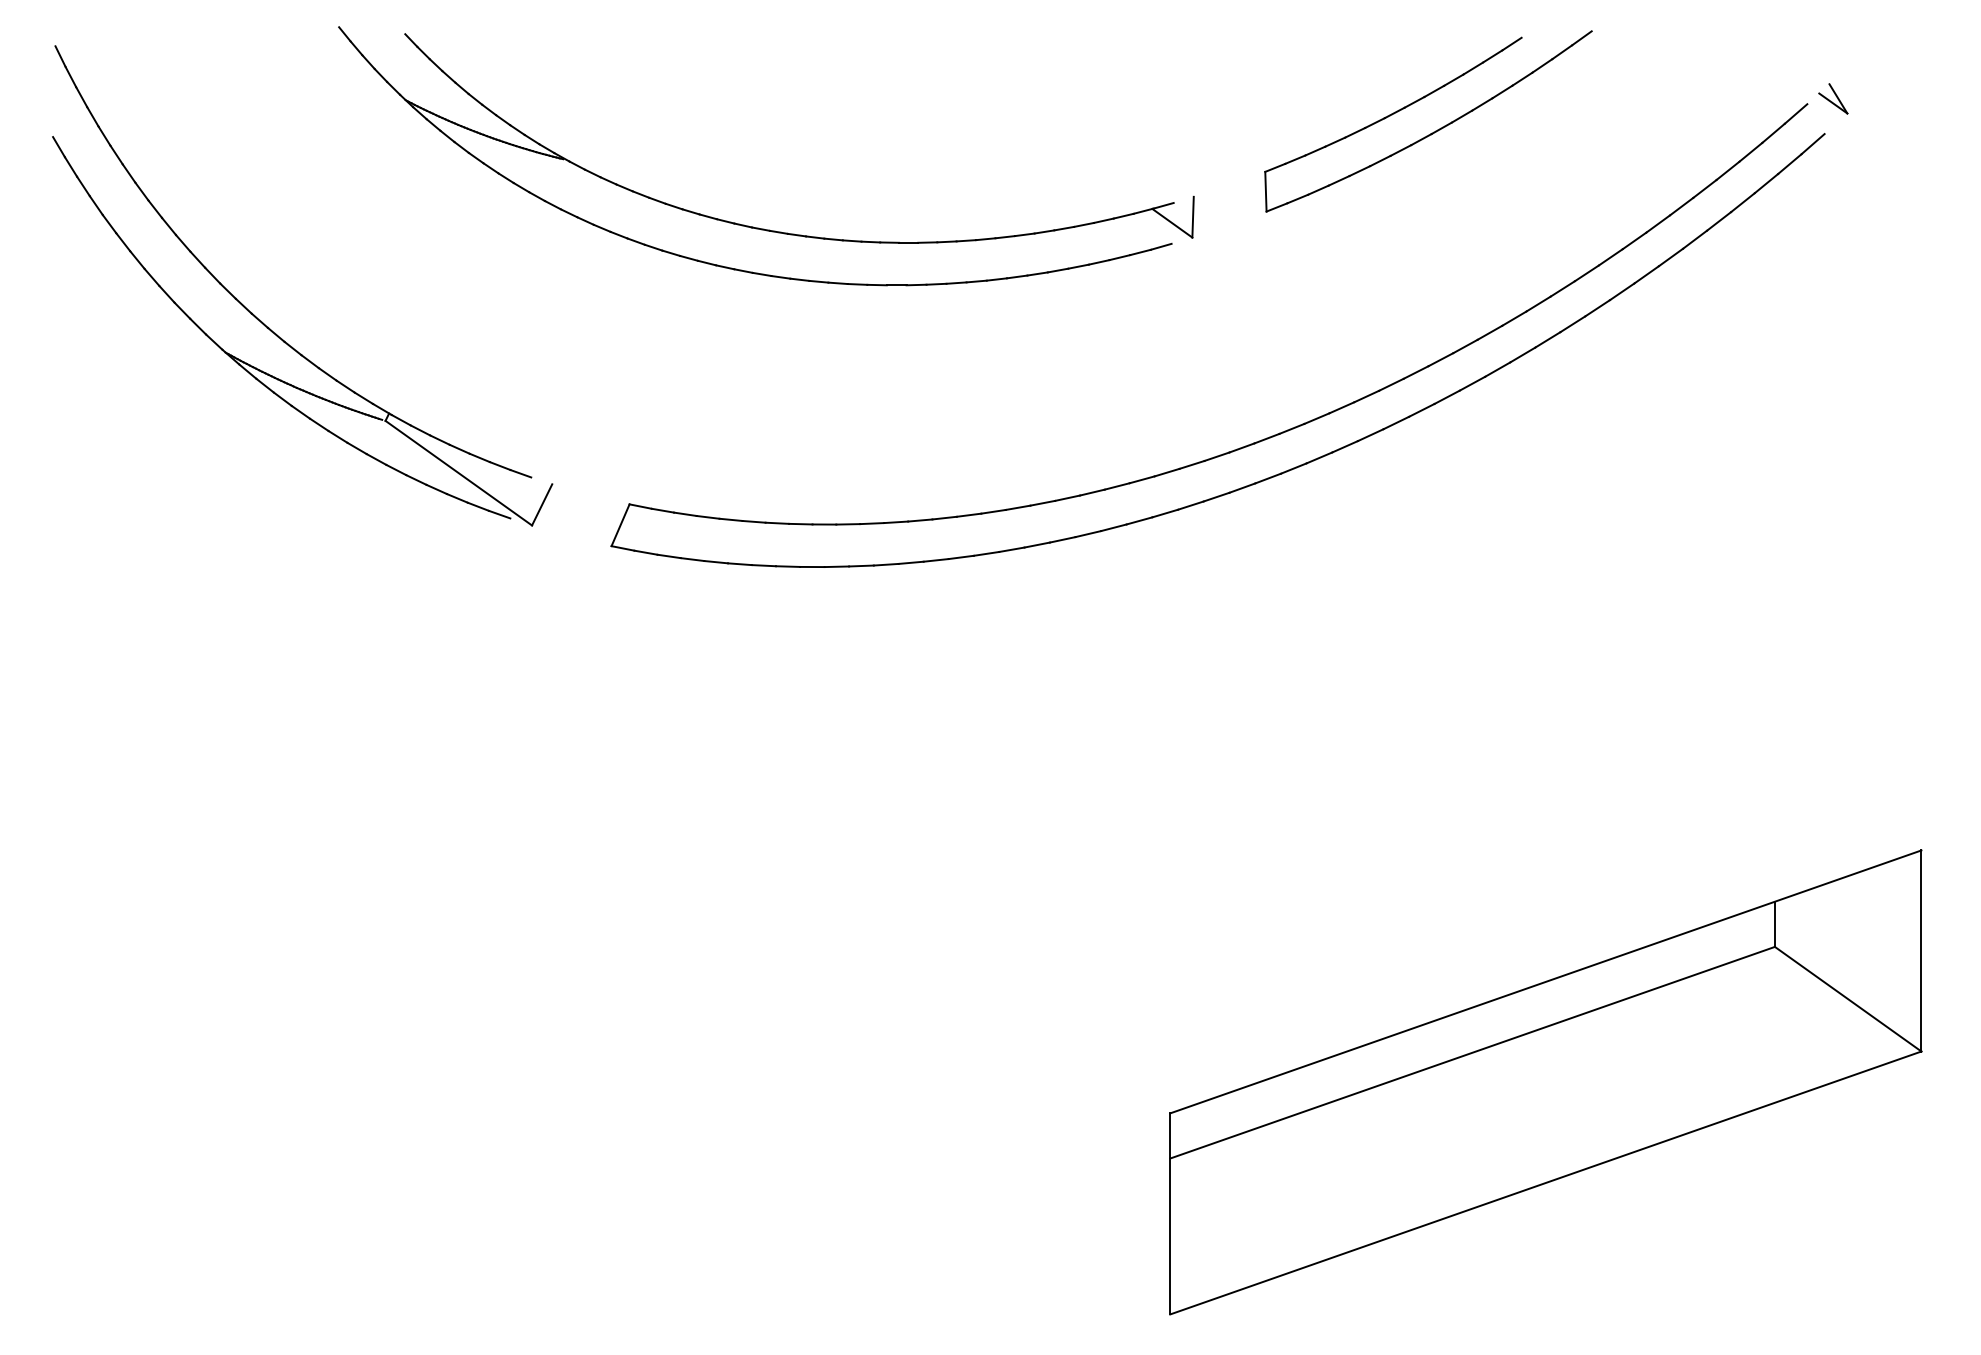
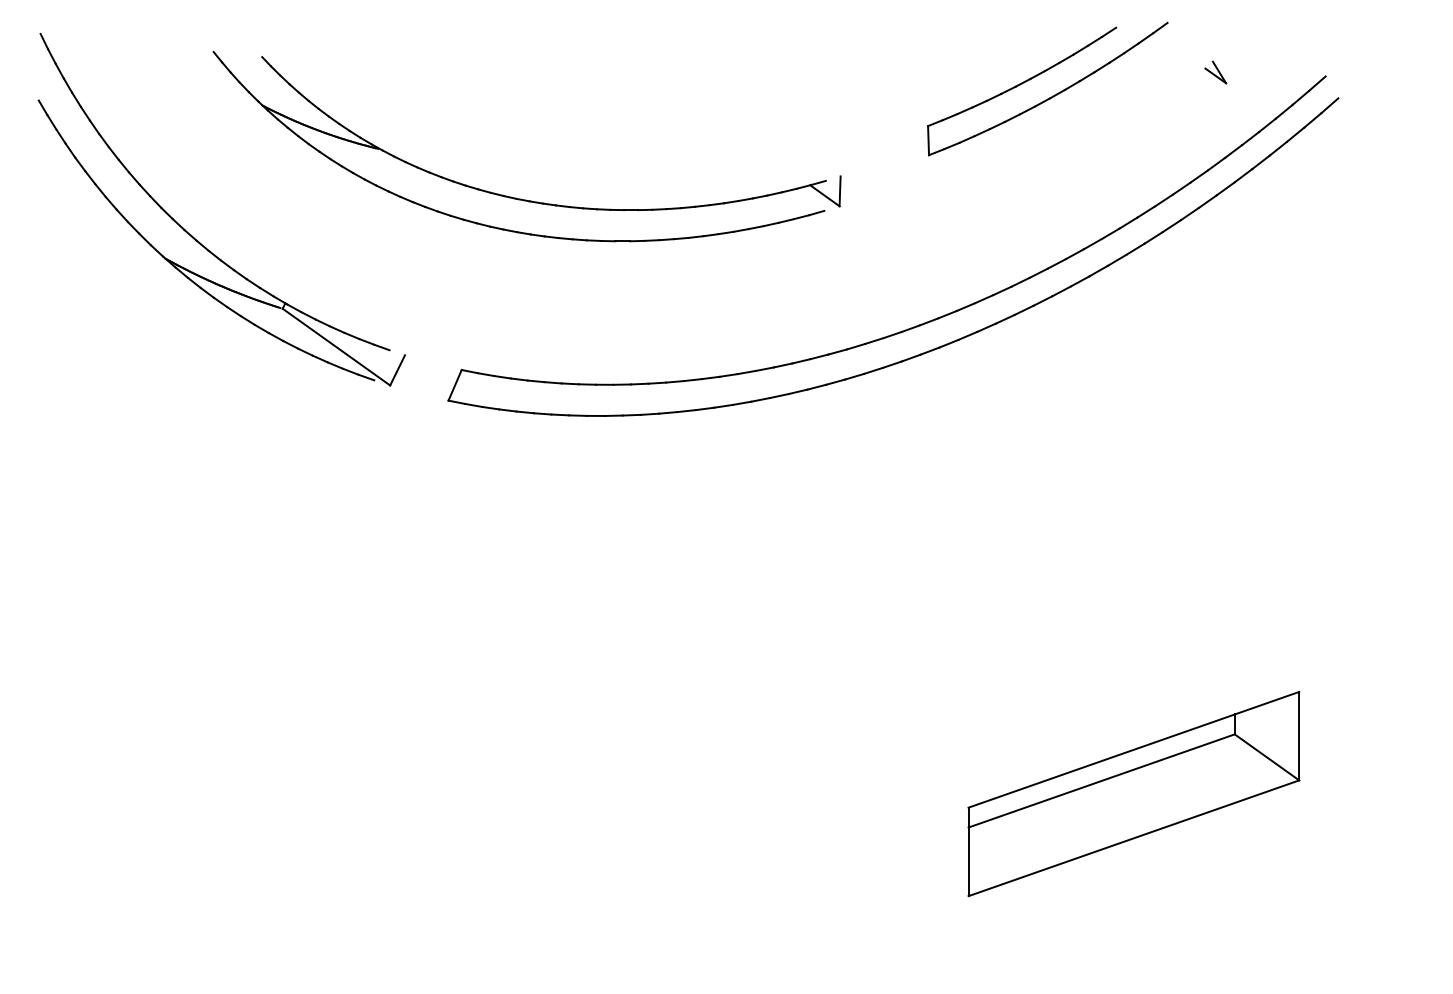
part: (1832, 98) -> (1215, 72), moved
part: (751, 225) -> (516, 197), moved
part: (1545, 1081) -> (1133, 793), size x0.6

